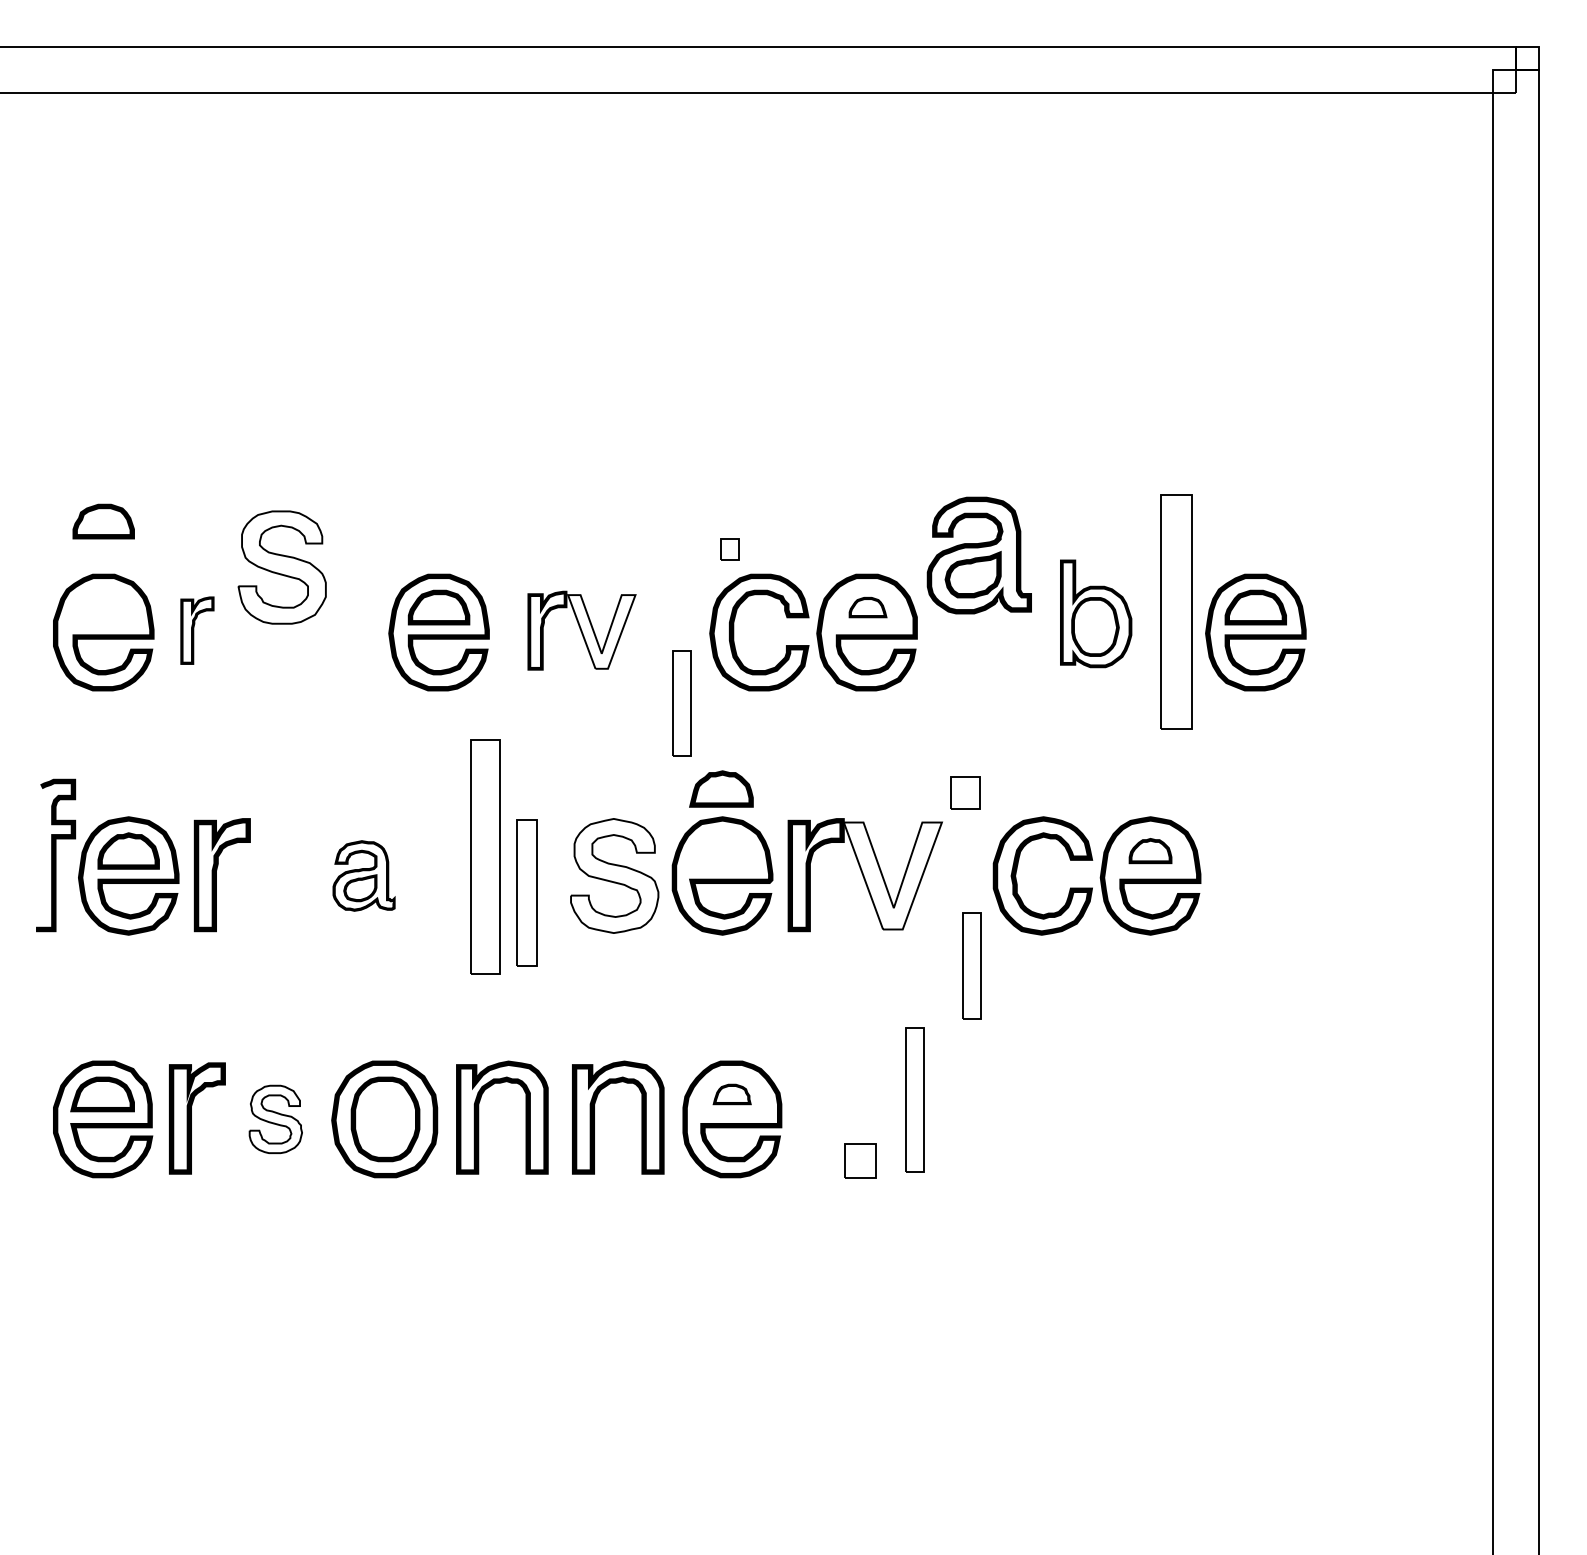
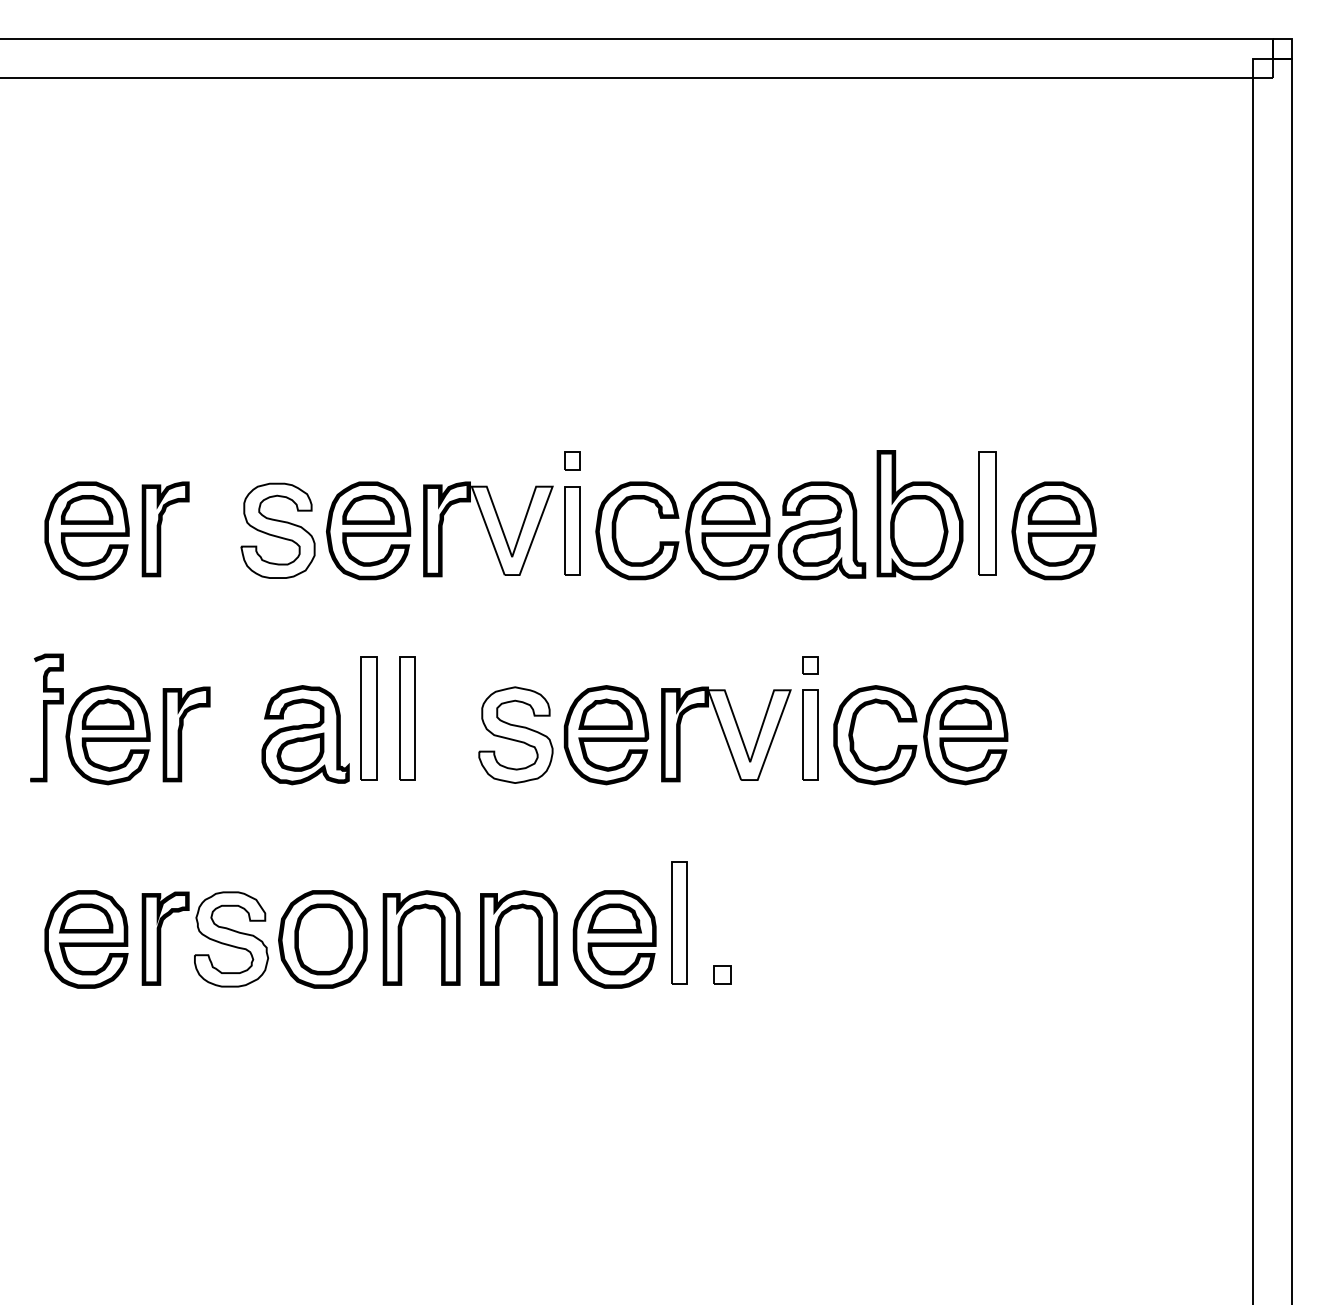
part: (103, 521) -> (86, 509), moved
part: (729, 549) -> (571, 461), moved
part: (978, 555) -> (821, 530), moved
part: (281, 567) -> (277, 530), moved
part: (867, 607) -> (728, 509), size x1.67
part: (1176, 611) -> (987, 513), size x0.62
part: (1095, 613) -> (919, 514), size x1.43
part: (197, 630) -> (165, 529), size x1.67
part: (581, 630) -> (488, 529), size x1.43
part: (681, 703) -> (571, 530), moved
part: (721, 788) -> (605, 713), moved
part: (964, 792) -> (809, 665), size x0.62
part: (1150, 850) -> (965, 713), size x1.43
part: (485, 855) -> (407, 717), size x0.62
part: (363, 875) -> (305, 734), size x1.67
part: (526, 892) -> (368, 717), moved
part: (971, 965) -> (809, 734), moved
part: (731, 1094) -> (613, 918), size x1.67
part: (914, 1099) -> (679, 922), moved
part: (275, 1119) -> (231, 939), size x1.67
part: (860, 1161) -> (722, 974), size x0.62

